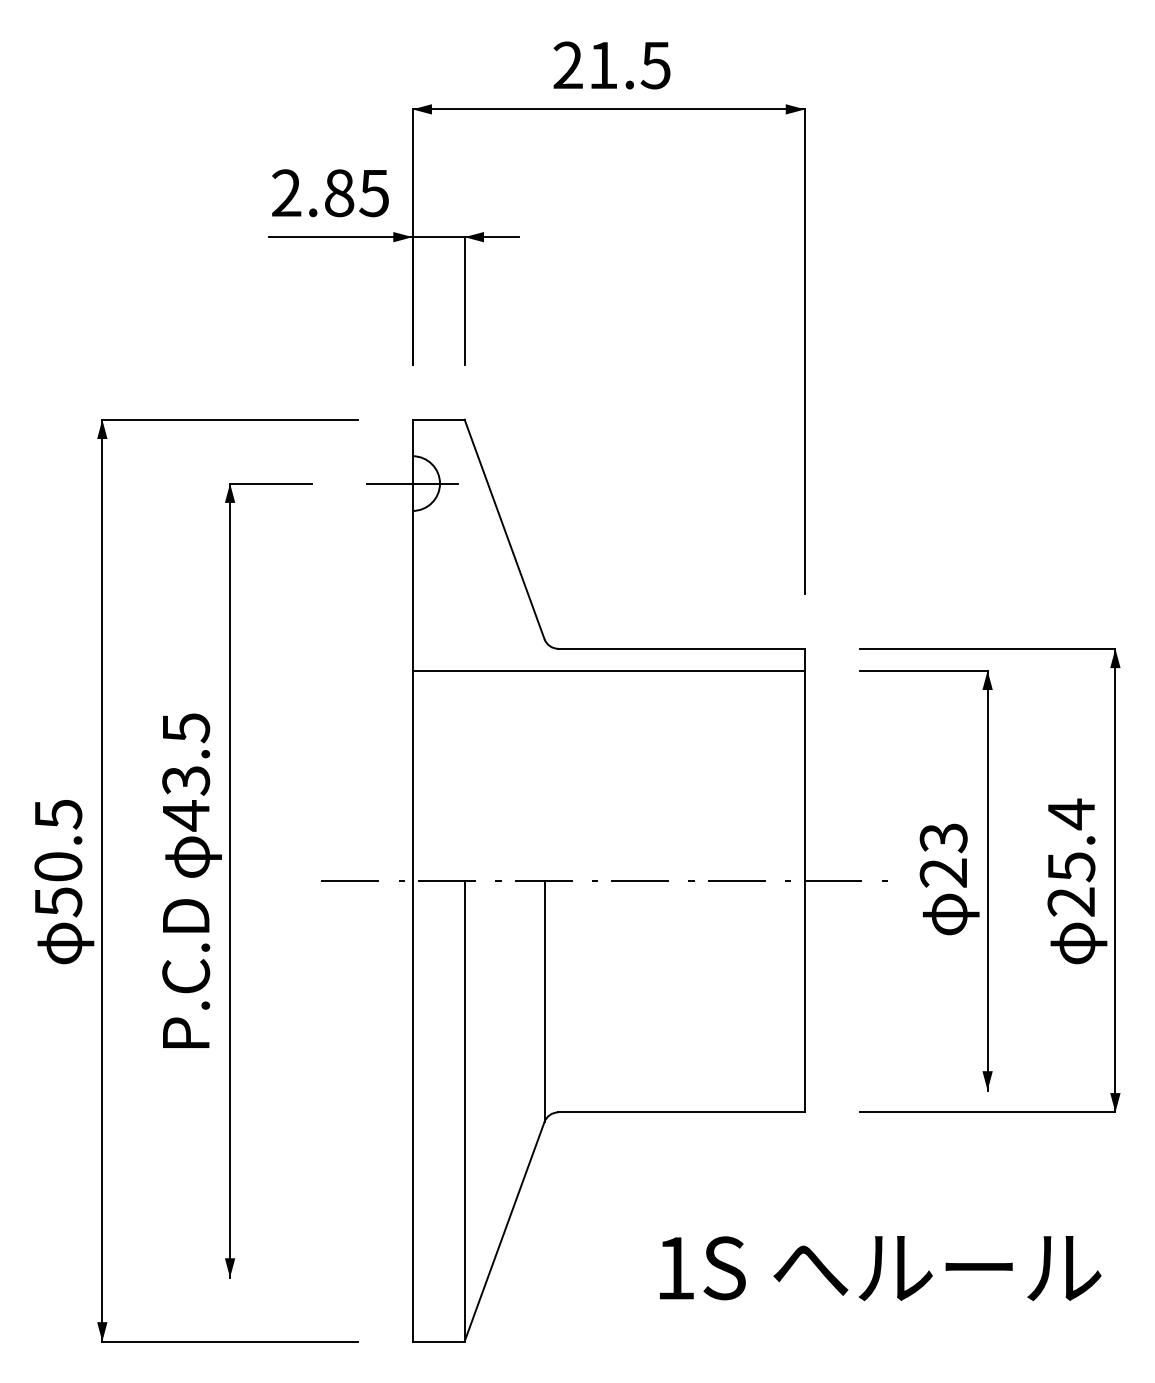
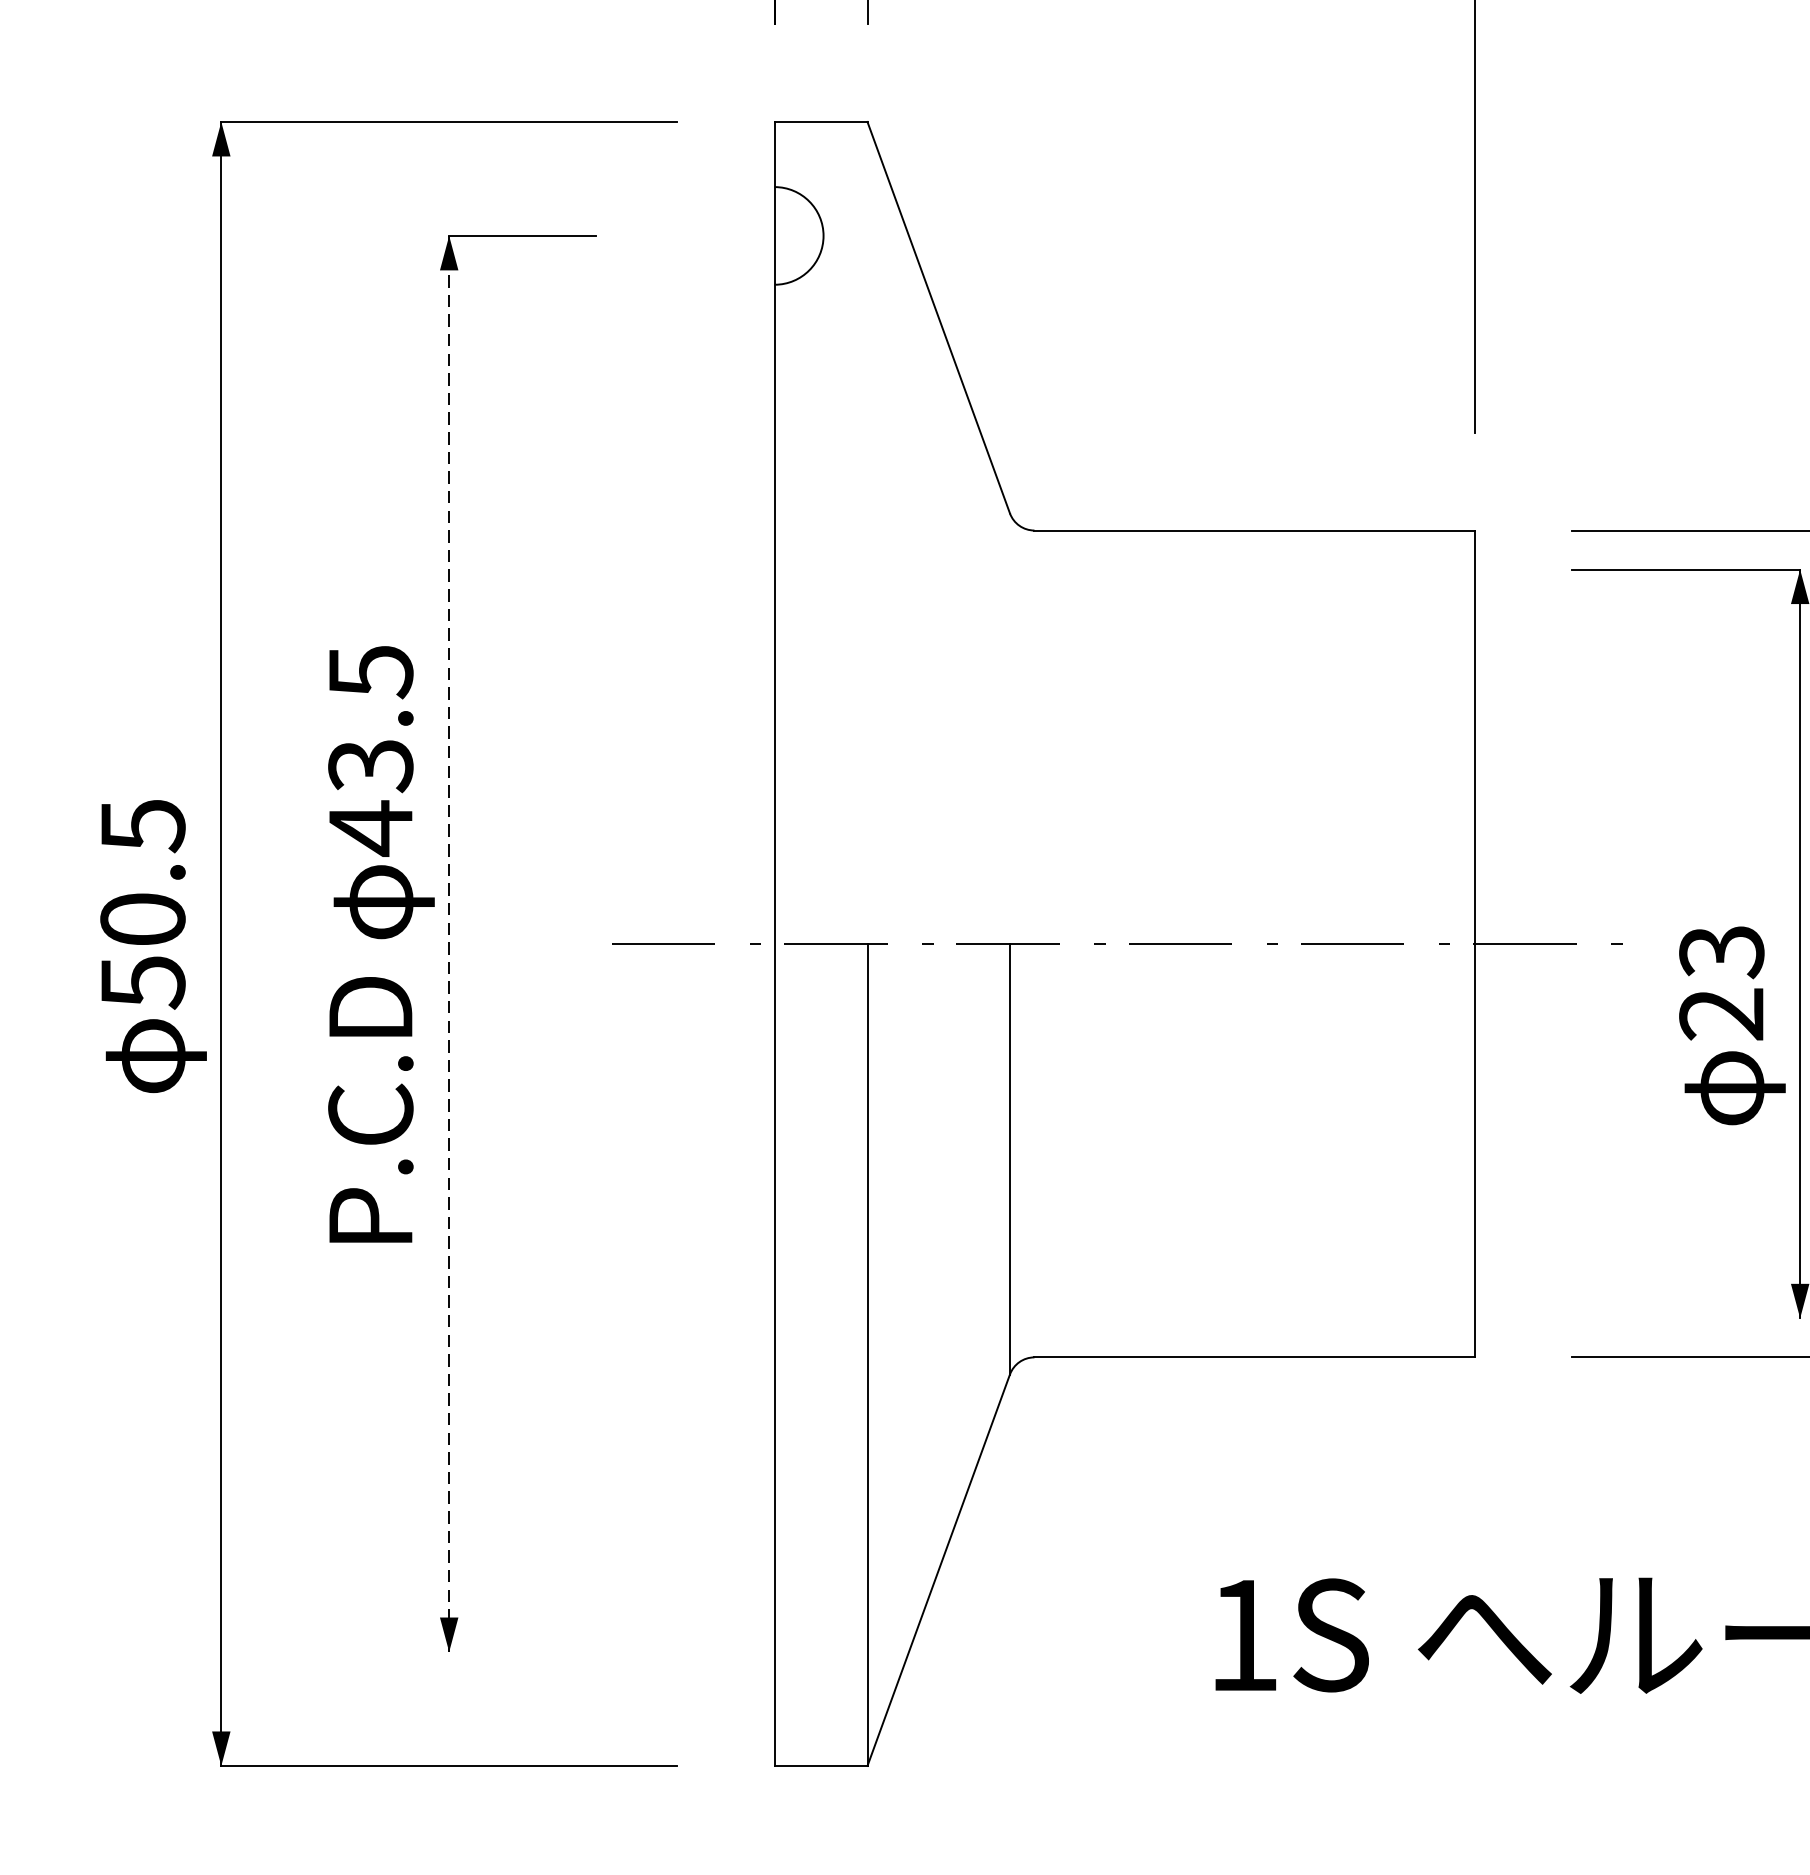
line: (412, 483) -> (774, 235), removed
line: (608, 670) -> (1124, 569), removed
text: (949, 879) -> (1732, 1025), moved
line: (230, 881) -> (449, 945), solid -> dashed

